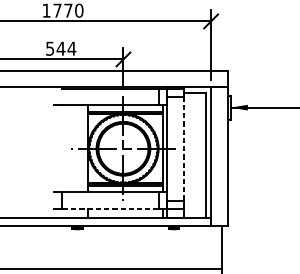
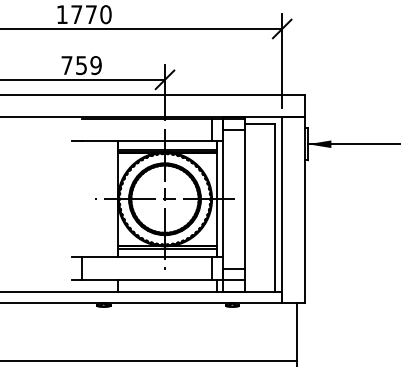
text: (60, 48) -> (81, 65), 544 -> 759
line: (183, 148) -> (245, 199), dashed -> solid
line: (110, 208) -> (147, 279), dashed -> solid

